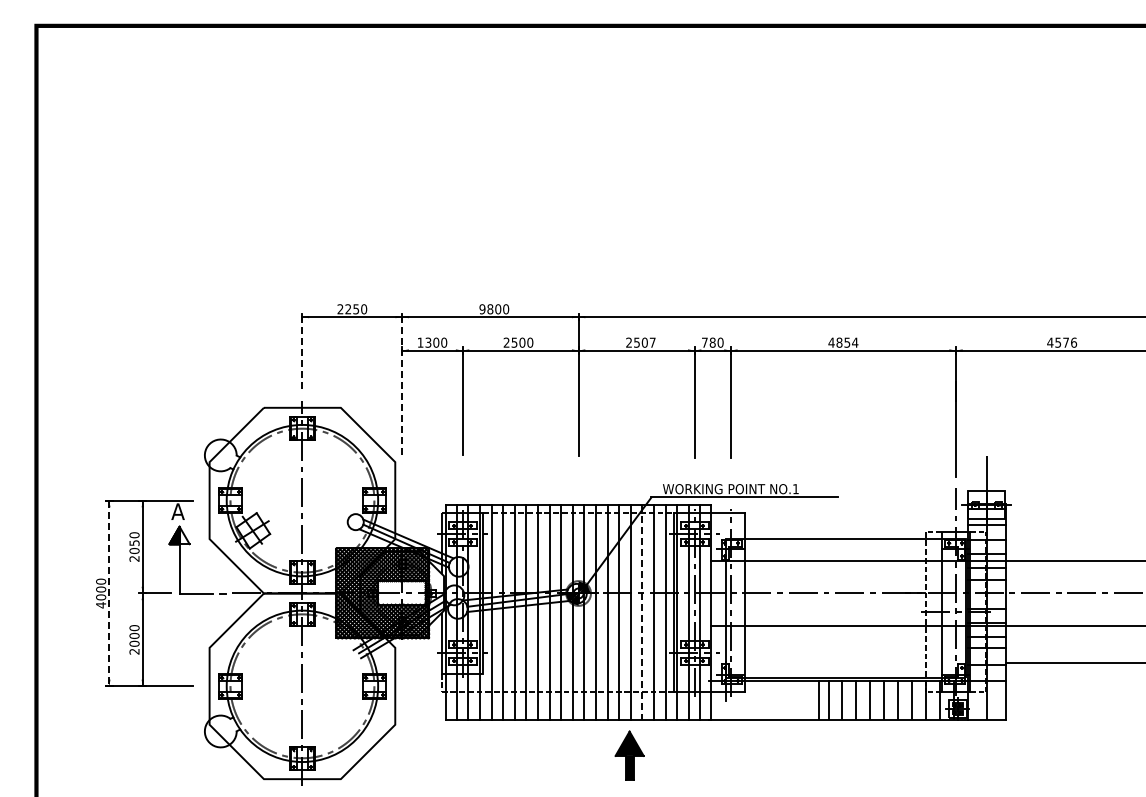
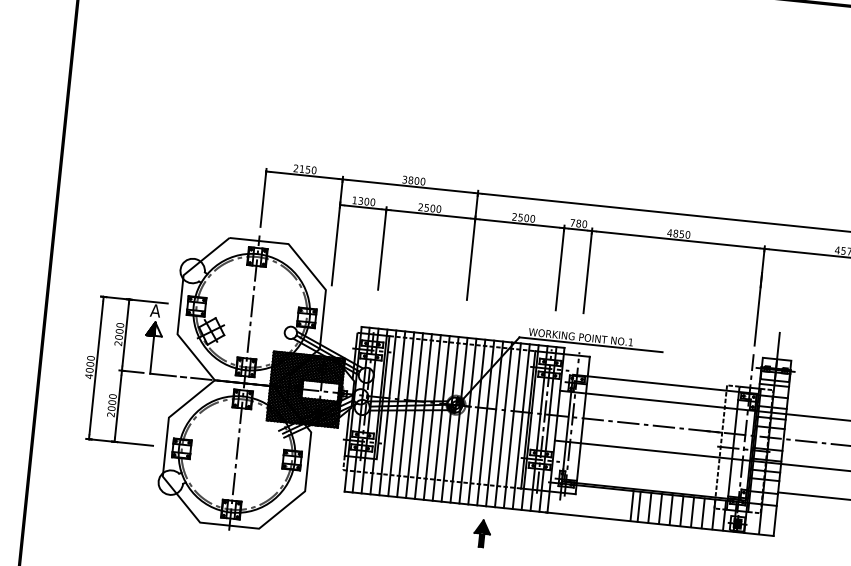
text: (347, 309) -> (301, 169), 2250 -> 2150
text: (482, 309) -> (404, 179), 9800 -> 3800
text: (652, 342) -> (532, 218), 2507 -> 2500
text: (855, 342) -> (688, 234), 4854 -> 4850
line: (302, 352) -> (263, 198), dashed -> solid
line: (402, 385) -> (337, 231), dashed -> solid
text: (134, 543) -> (119, 331), 2050 -> 2000
line: (109, 593) -> (96, 368), dashed -> solid
line: (642, 612) -> (503, 424), dashed -> solid
part: (629, 755) -> (482, 533), size x0.71

